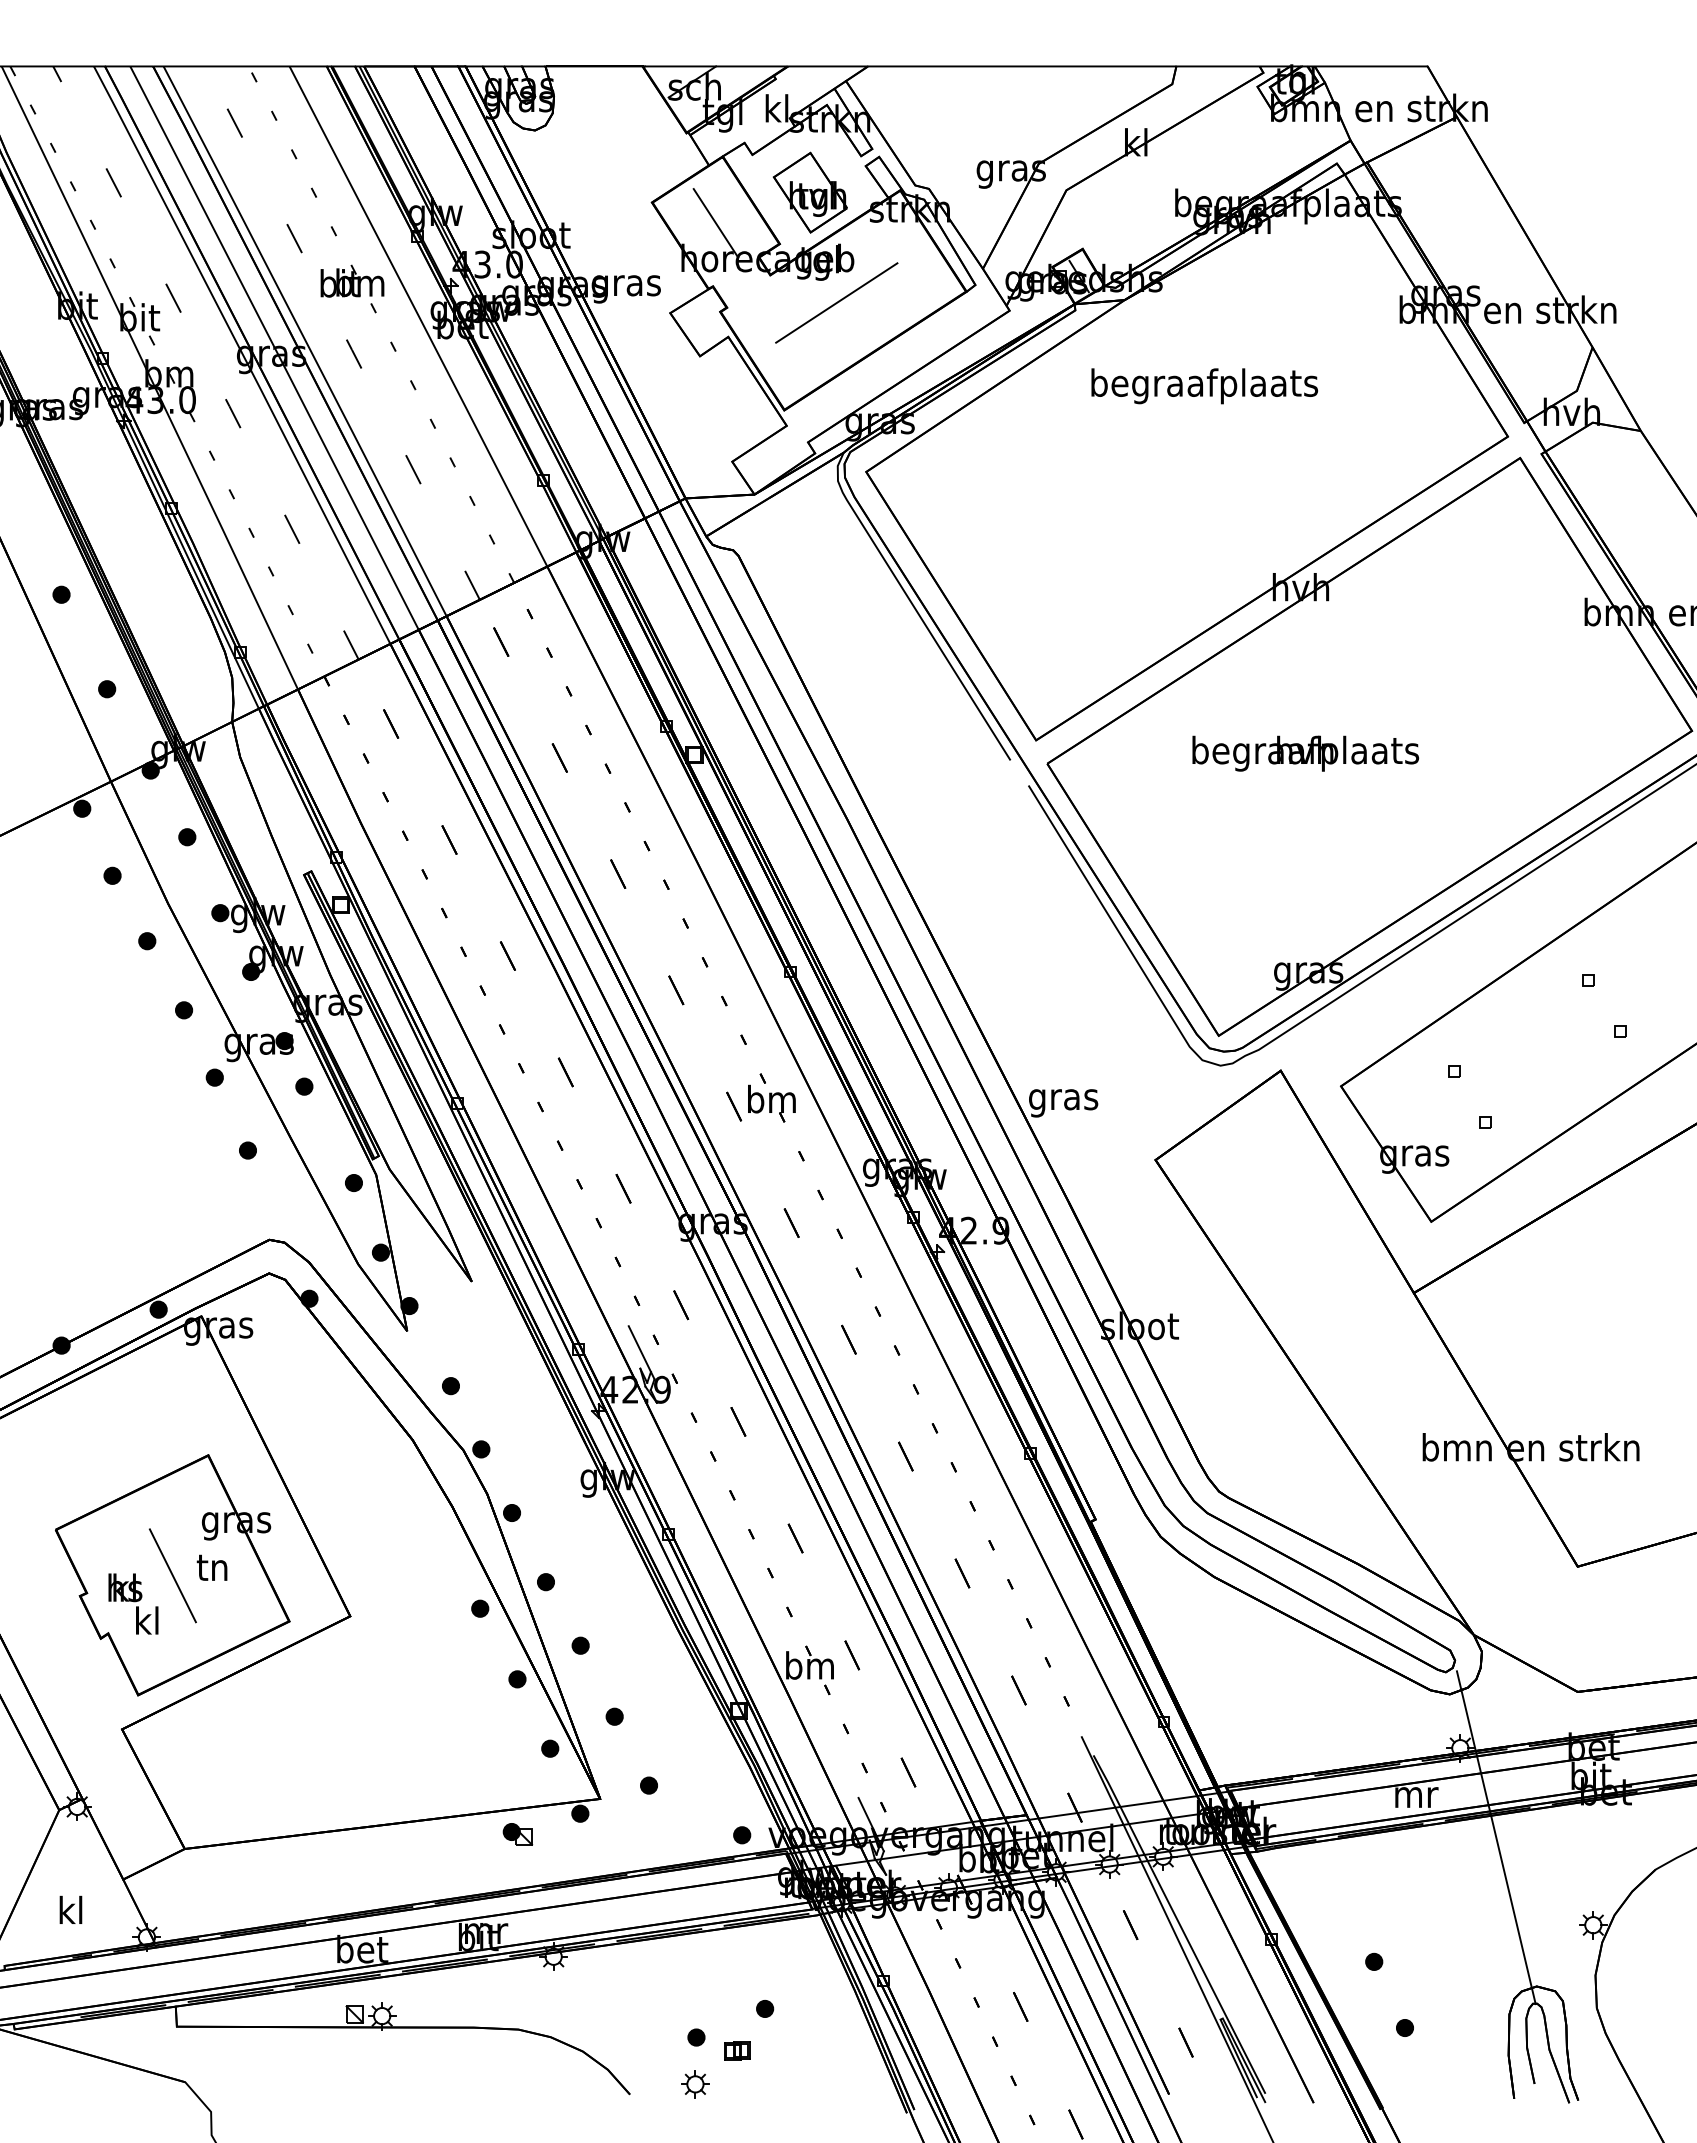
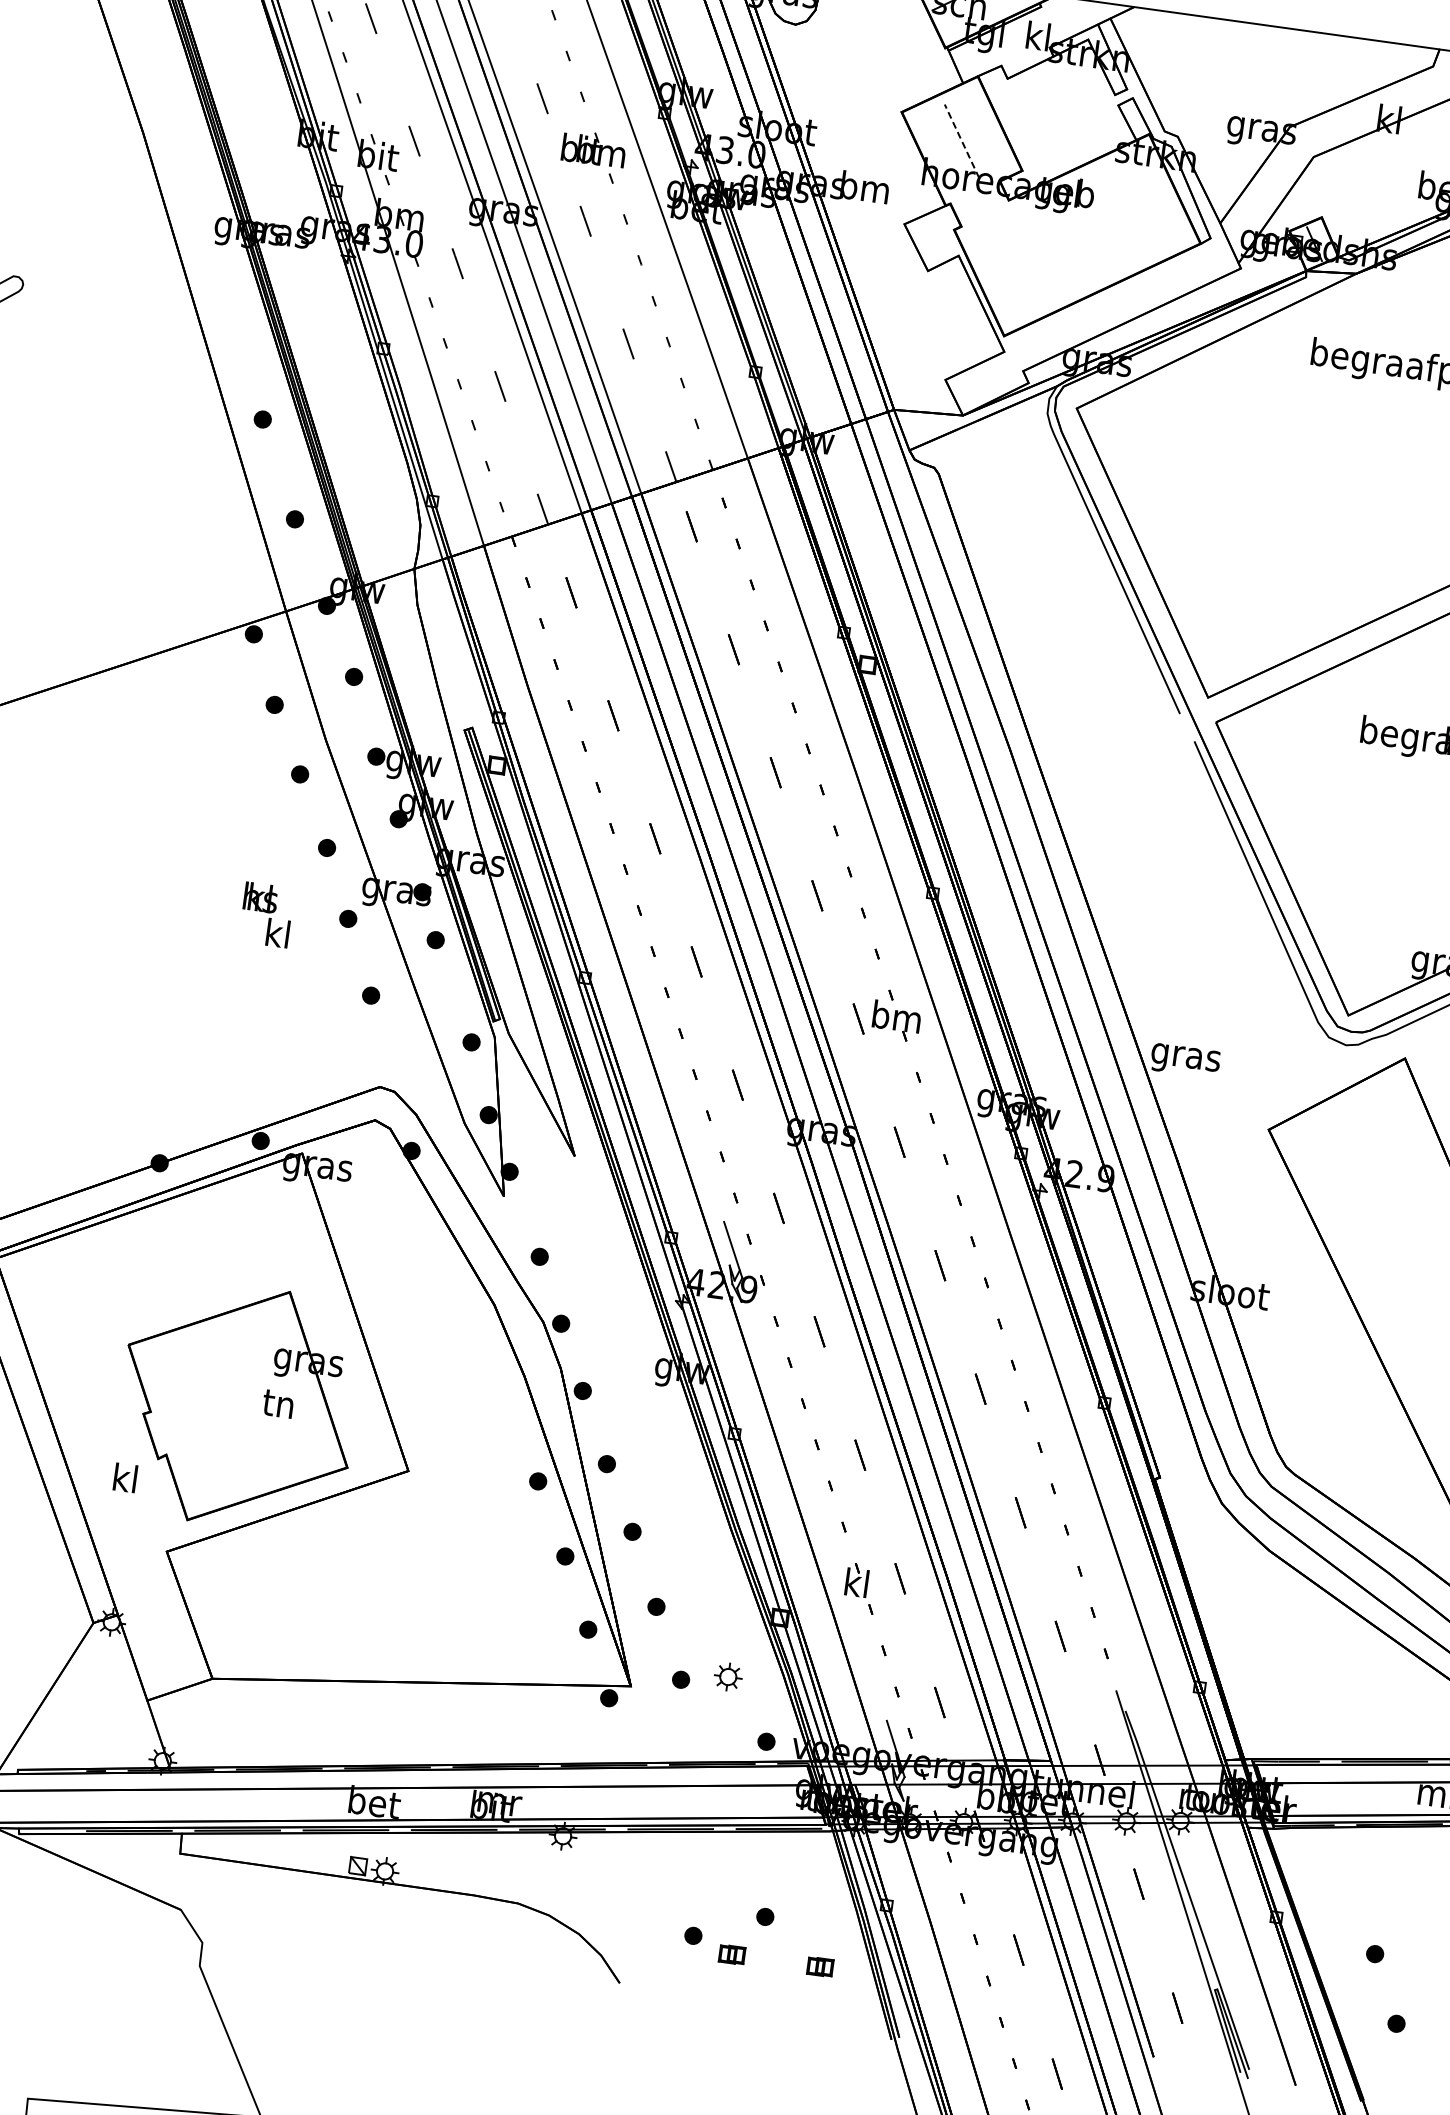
part: (809, 192) -> (1058, 123), removed
line: (715, 223) -> (961, 141), solid -> dashed
text: (625, 285) -> (863, 190), gras -> bm
line: (836, 302) -> (1070, 236), removed
line: (172, 1575) -> (237, 1406), removed
text: (133, 1603) -> (266, 914), moved
text: (809, 1665) -> (856, 1582), bm -> kl
part: (517, 1834) -> (544, 1710), removed
text: (70, 1909) -> (125, 1477), moved
part: (826, 2050) -> (820, 1966), added
part: (695, 2084) -> (728, 1677), moved

